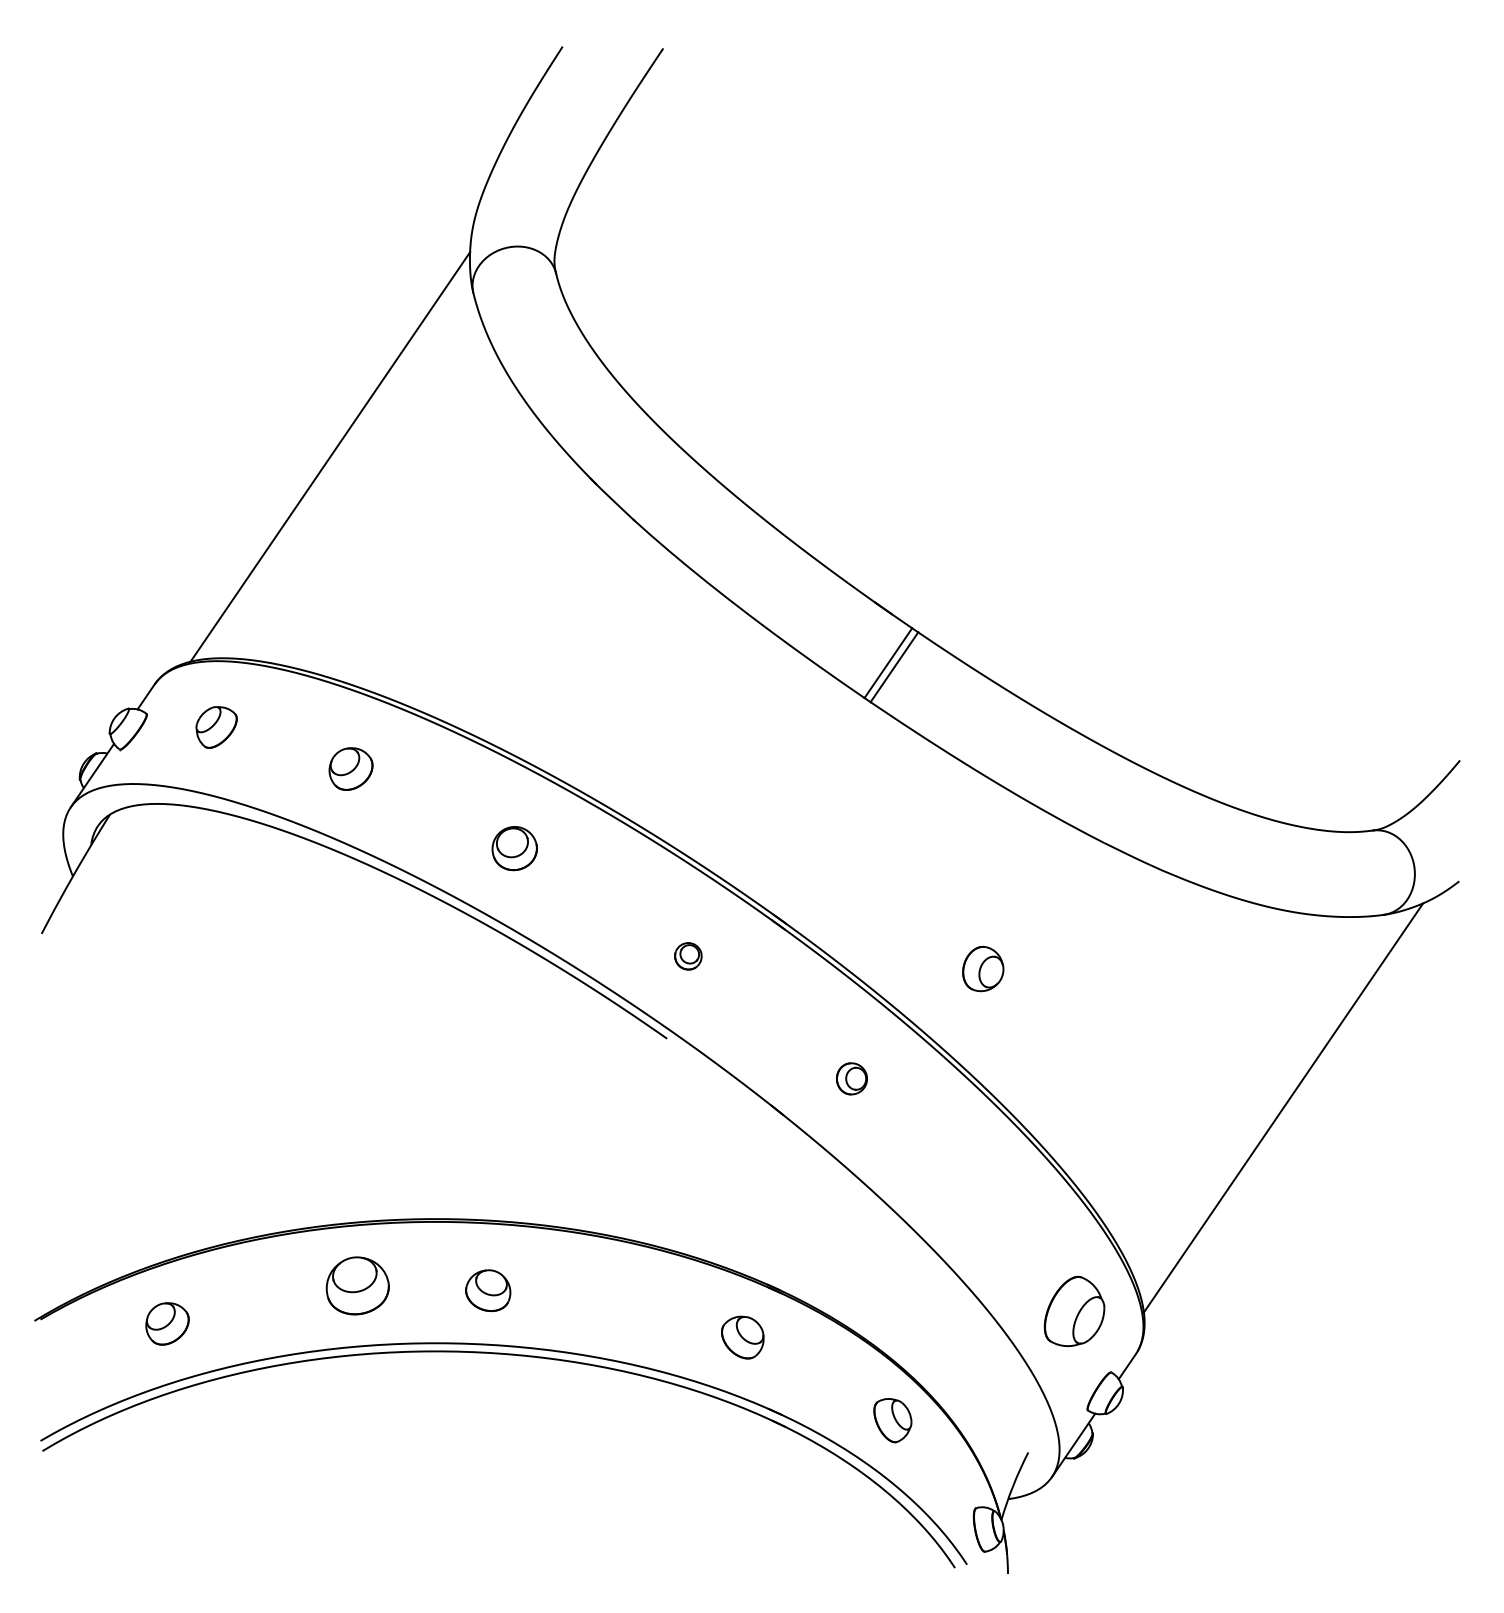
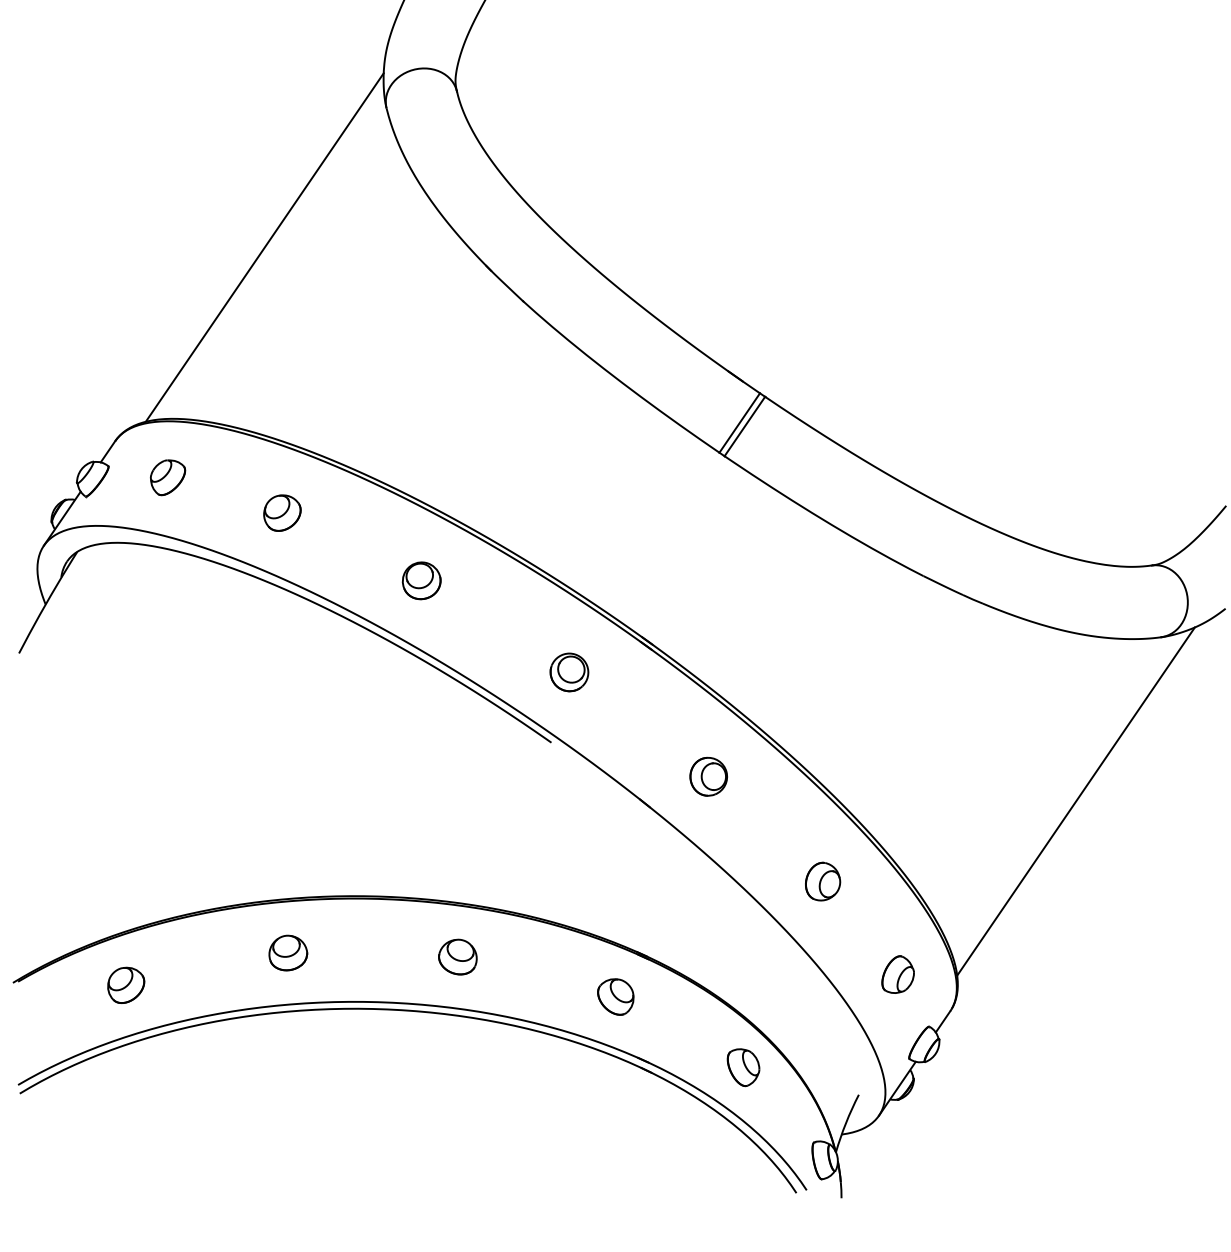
part: (688, 956) -> (569, 672), size x1.67
part: (983, 968) -> (823, 881), moved
part: (851, 1078) -> (708, 776), size x1.43
part: (358, 1285) -> (288, 952), size x0.71
part: (488, 1290) -> (458, 956), moved
part: (1074, 1310) -> (898, 973), size x0.62

